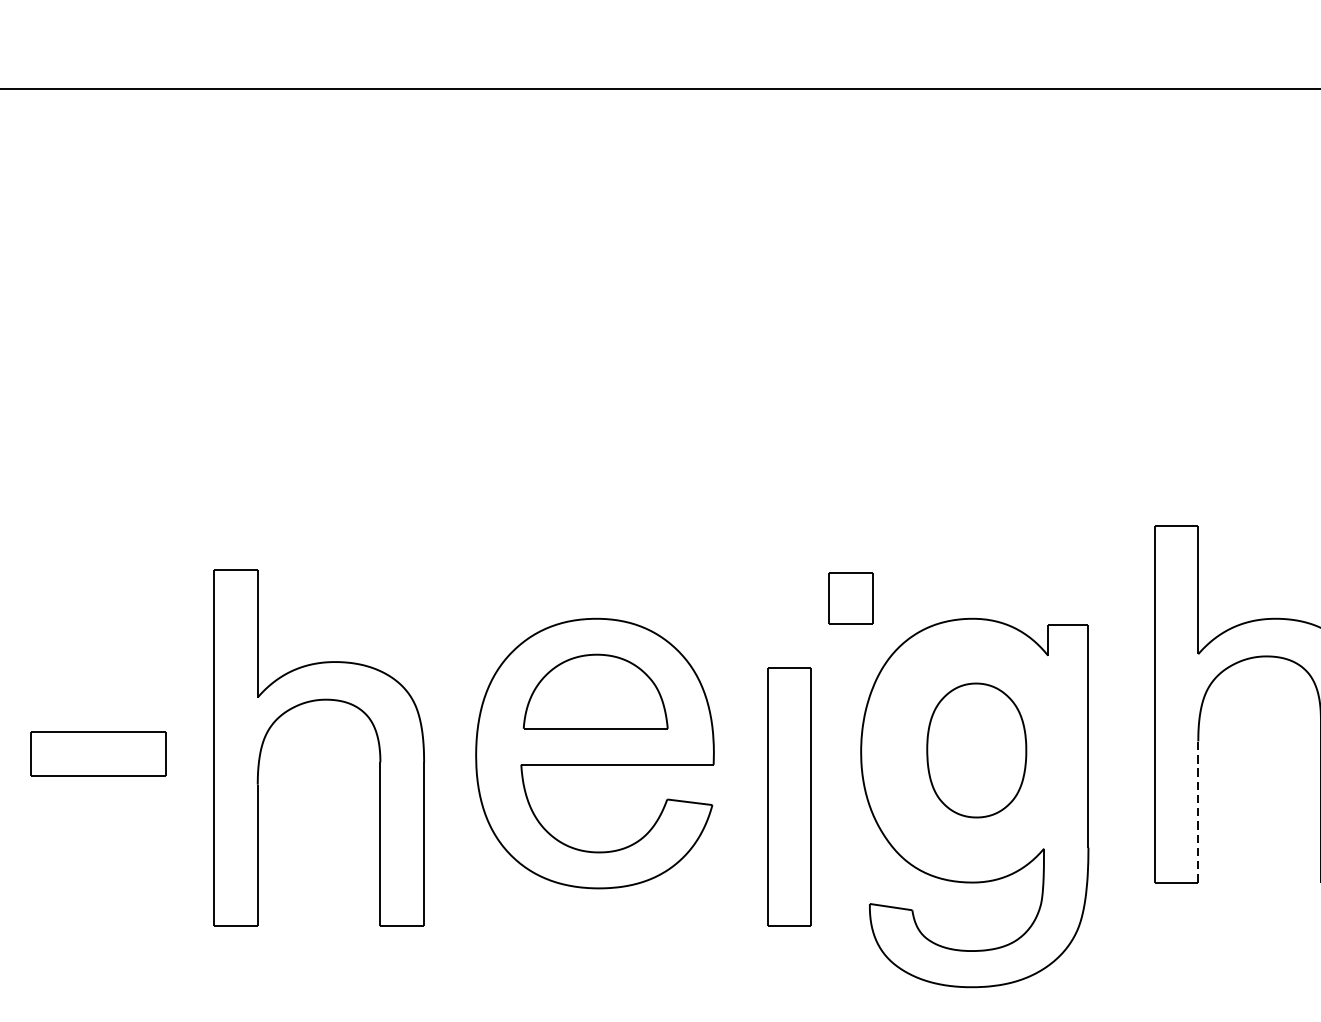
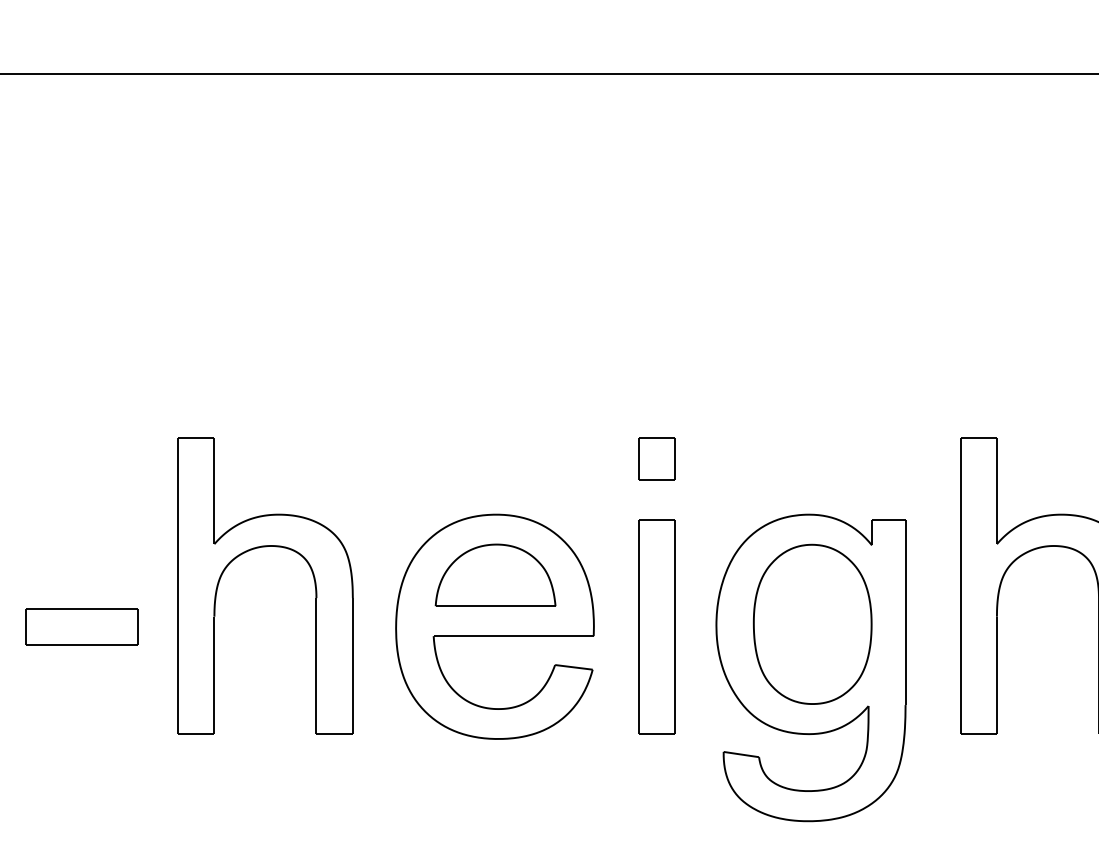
part: (850, 598) -> (656, 458), moved
part: (311, 702) -> (259, 548), moved
part: (976, 749) -> (812, 623), size x1.43
part: (789, 796) -> (656, 626), moved
line: (1197, 812) -> (996, 675), dashed -> solid

